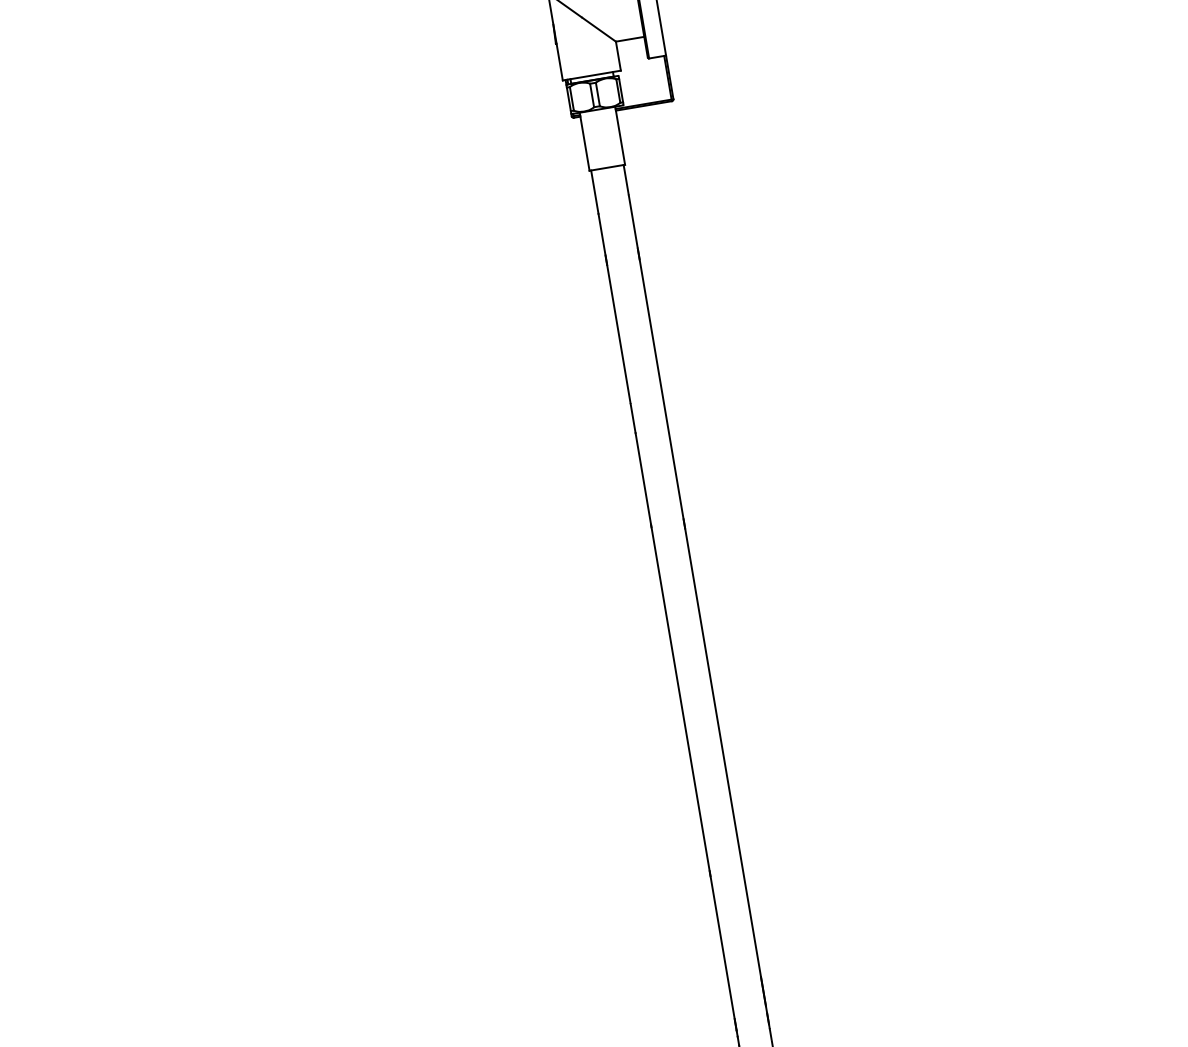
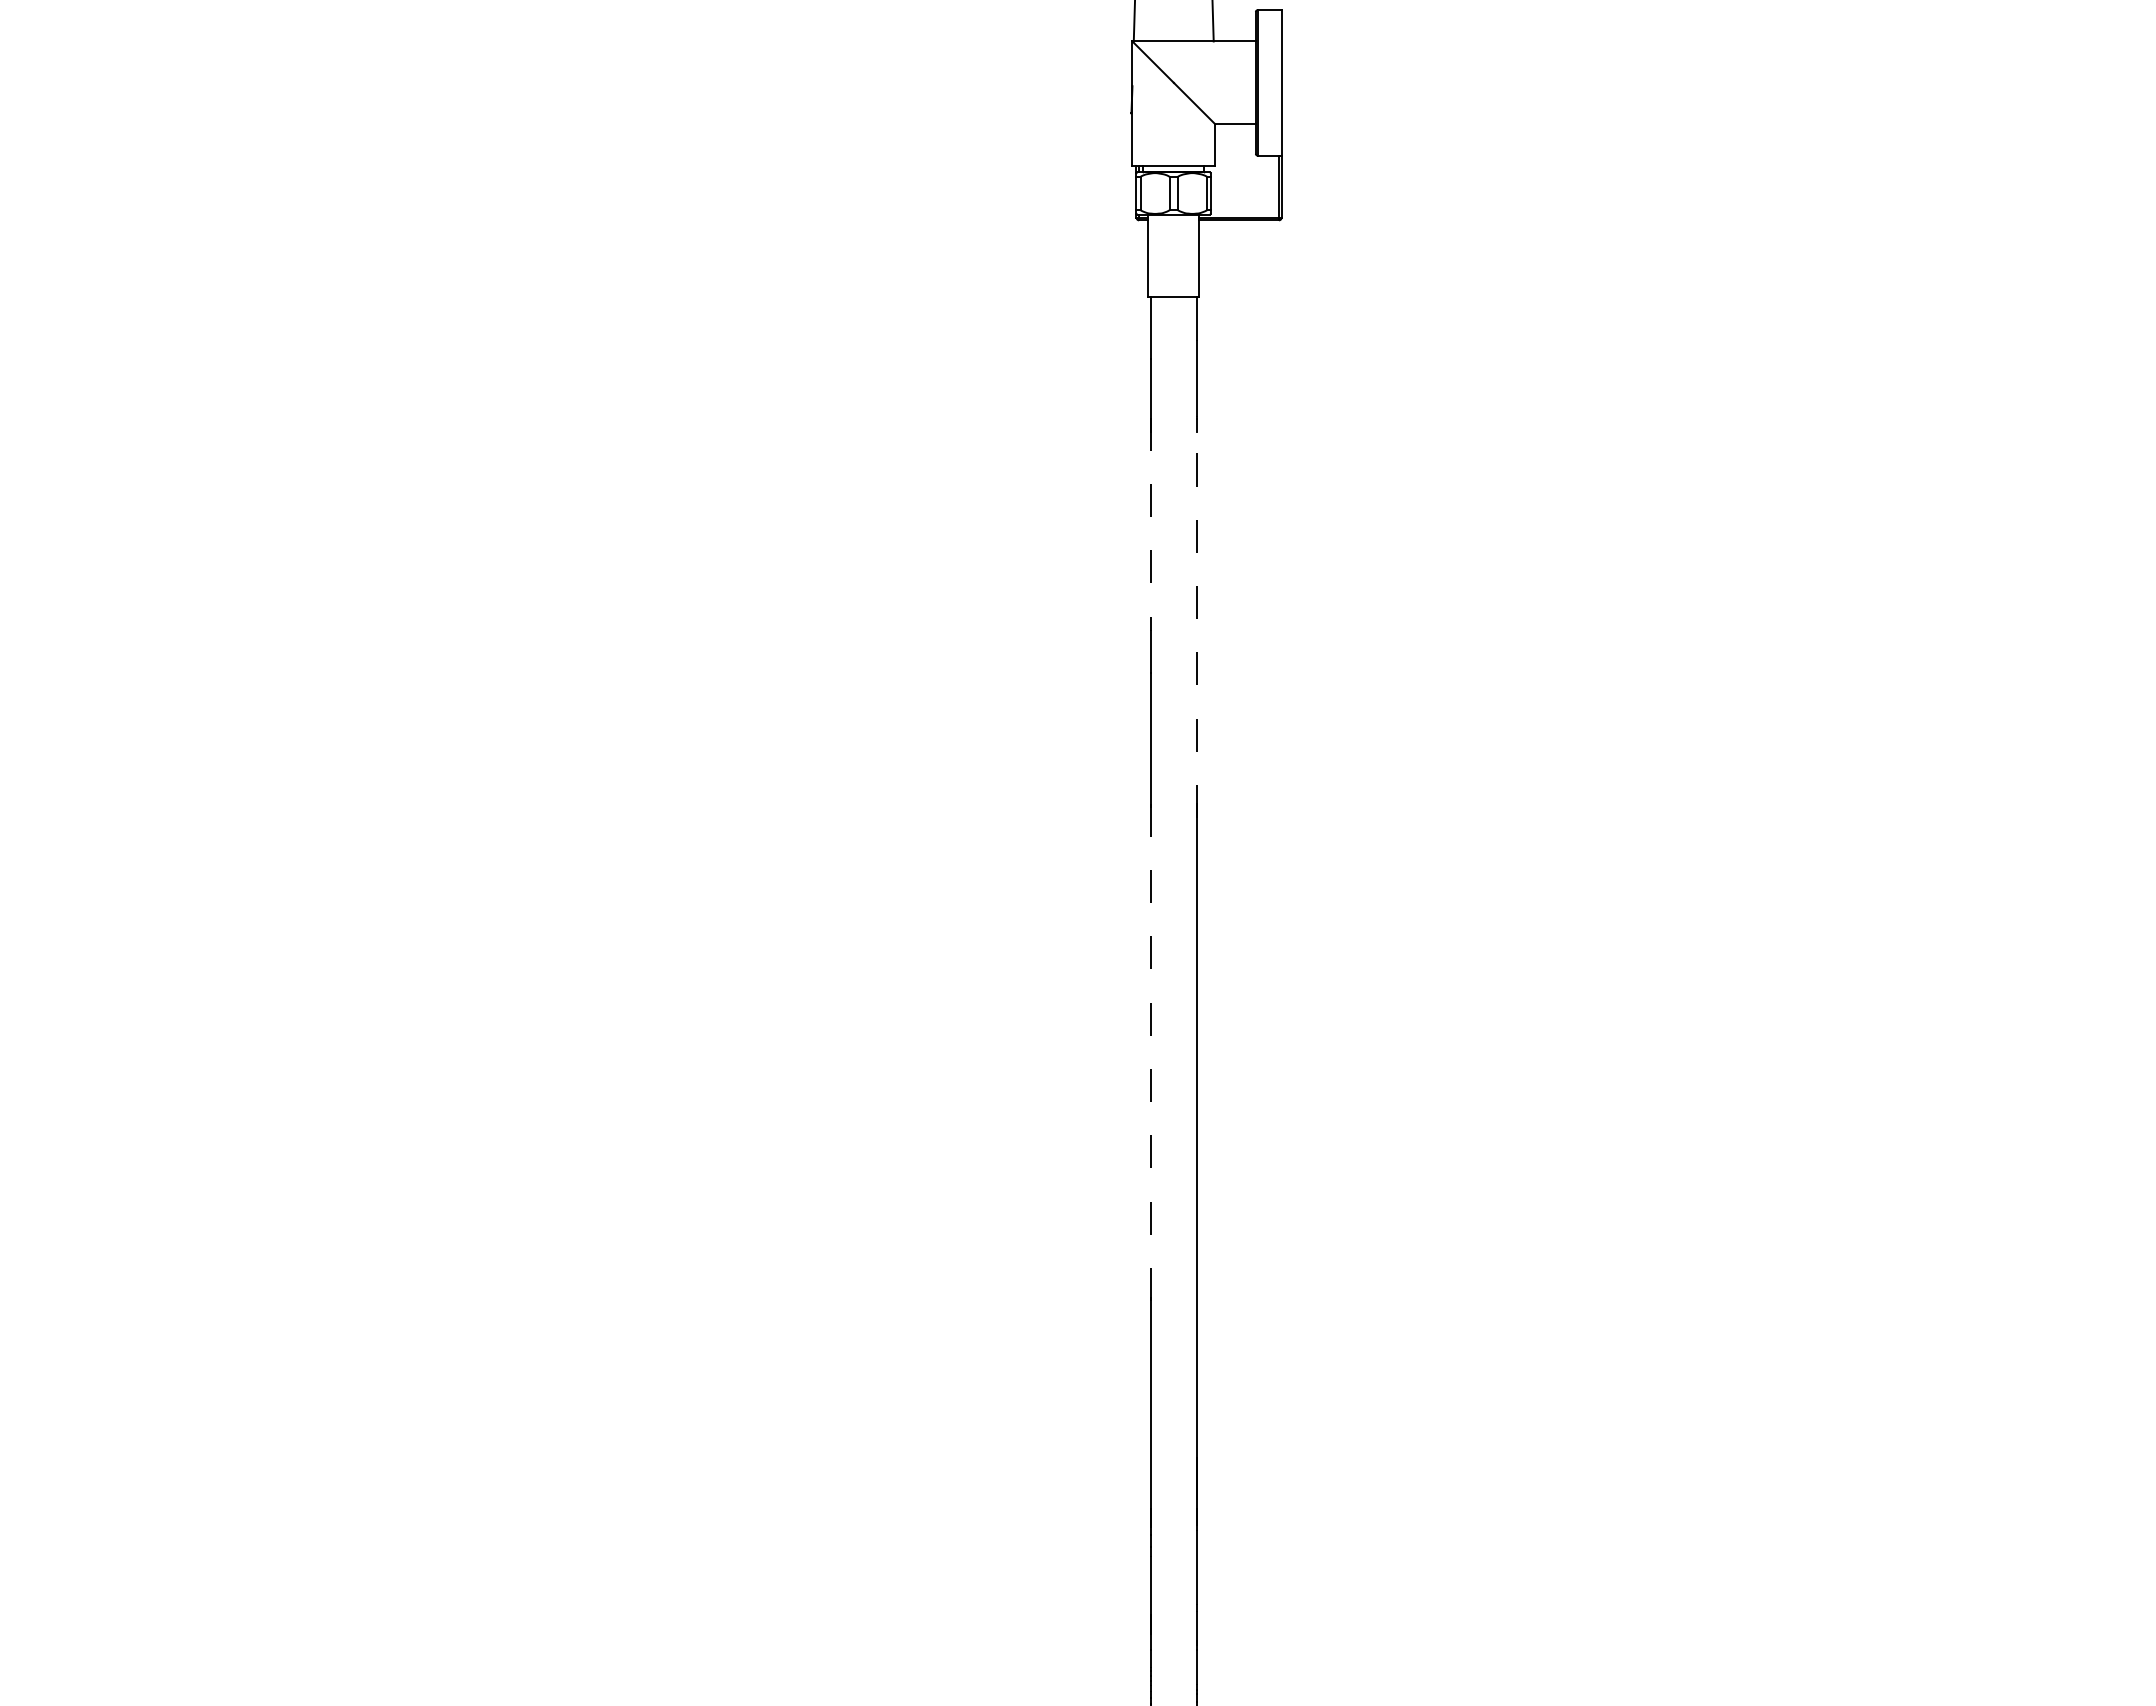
line: (617, 329) -> (1150, 524), solid -> dashed
line: (661, 389) -> (1197, 618), solid -> dashed
line: (680, 701) -> (1150, 1055), solid -> dashed

